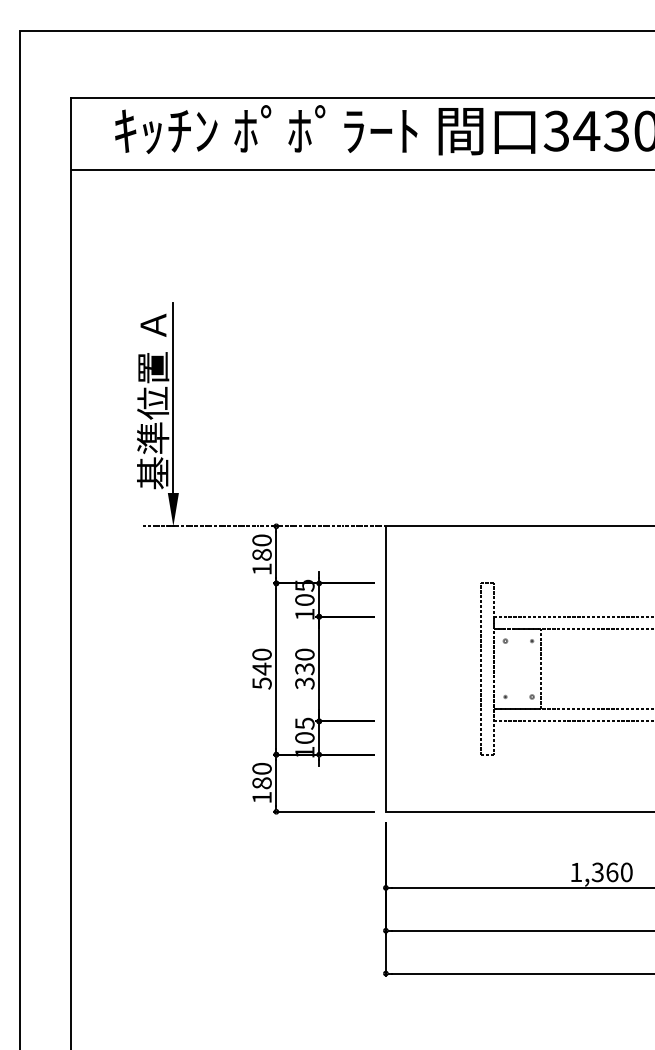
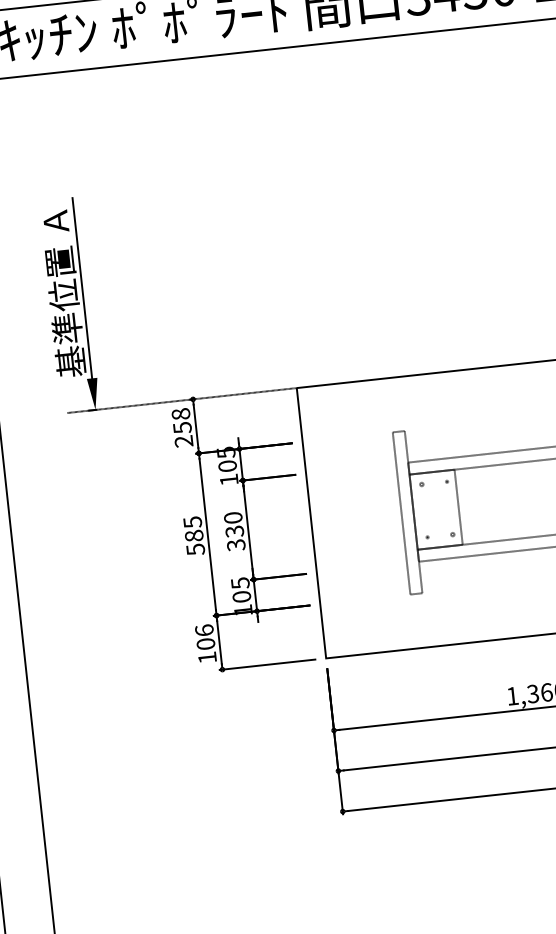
text: (261, 554) -> (181, 427), 180 -> 258
text: (261, 661) -> (192, 528), 540 -> 585
text: (261, 775) -> (204, 636), 180 -> 106

